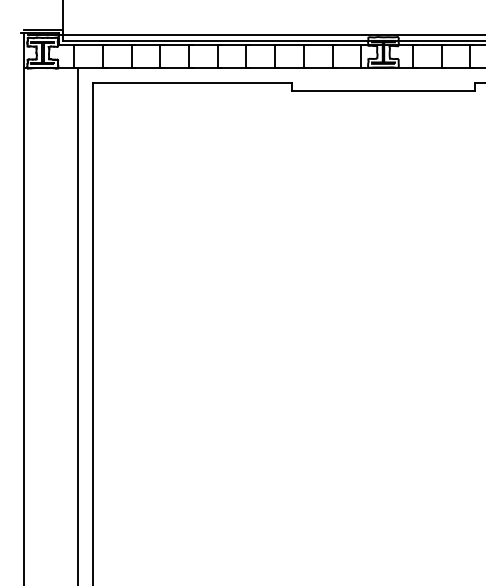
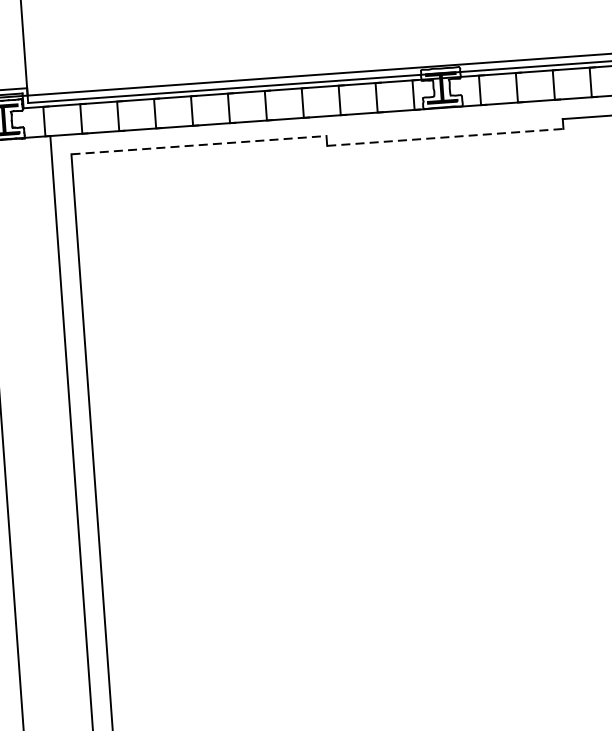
line: (192, 83) -> (199, 145), solid -> dashed
line: (383, 90) -> (445, 136), solid -> dashed

